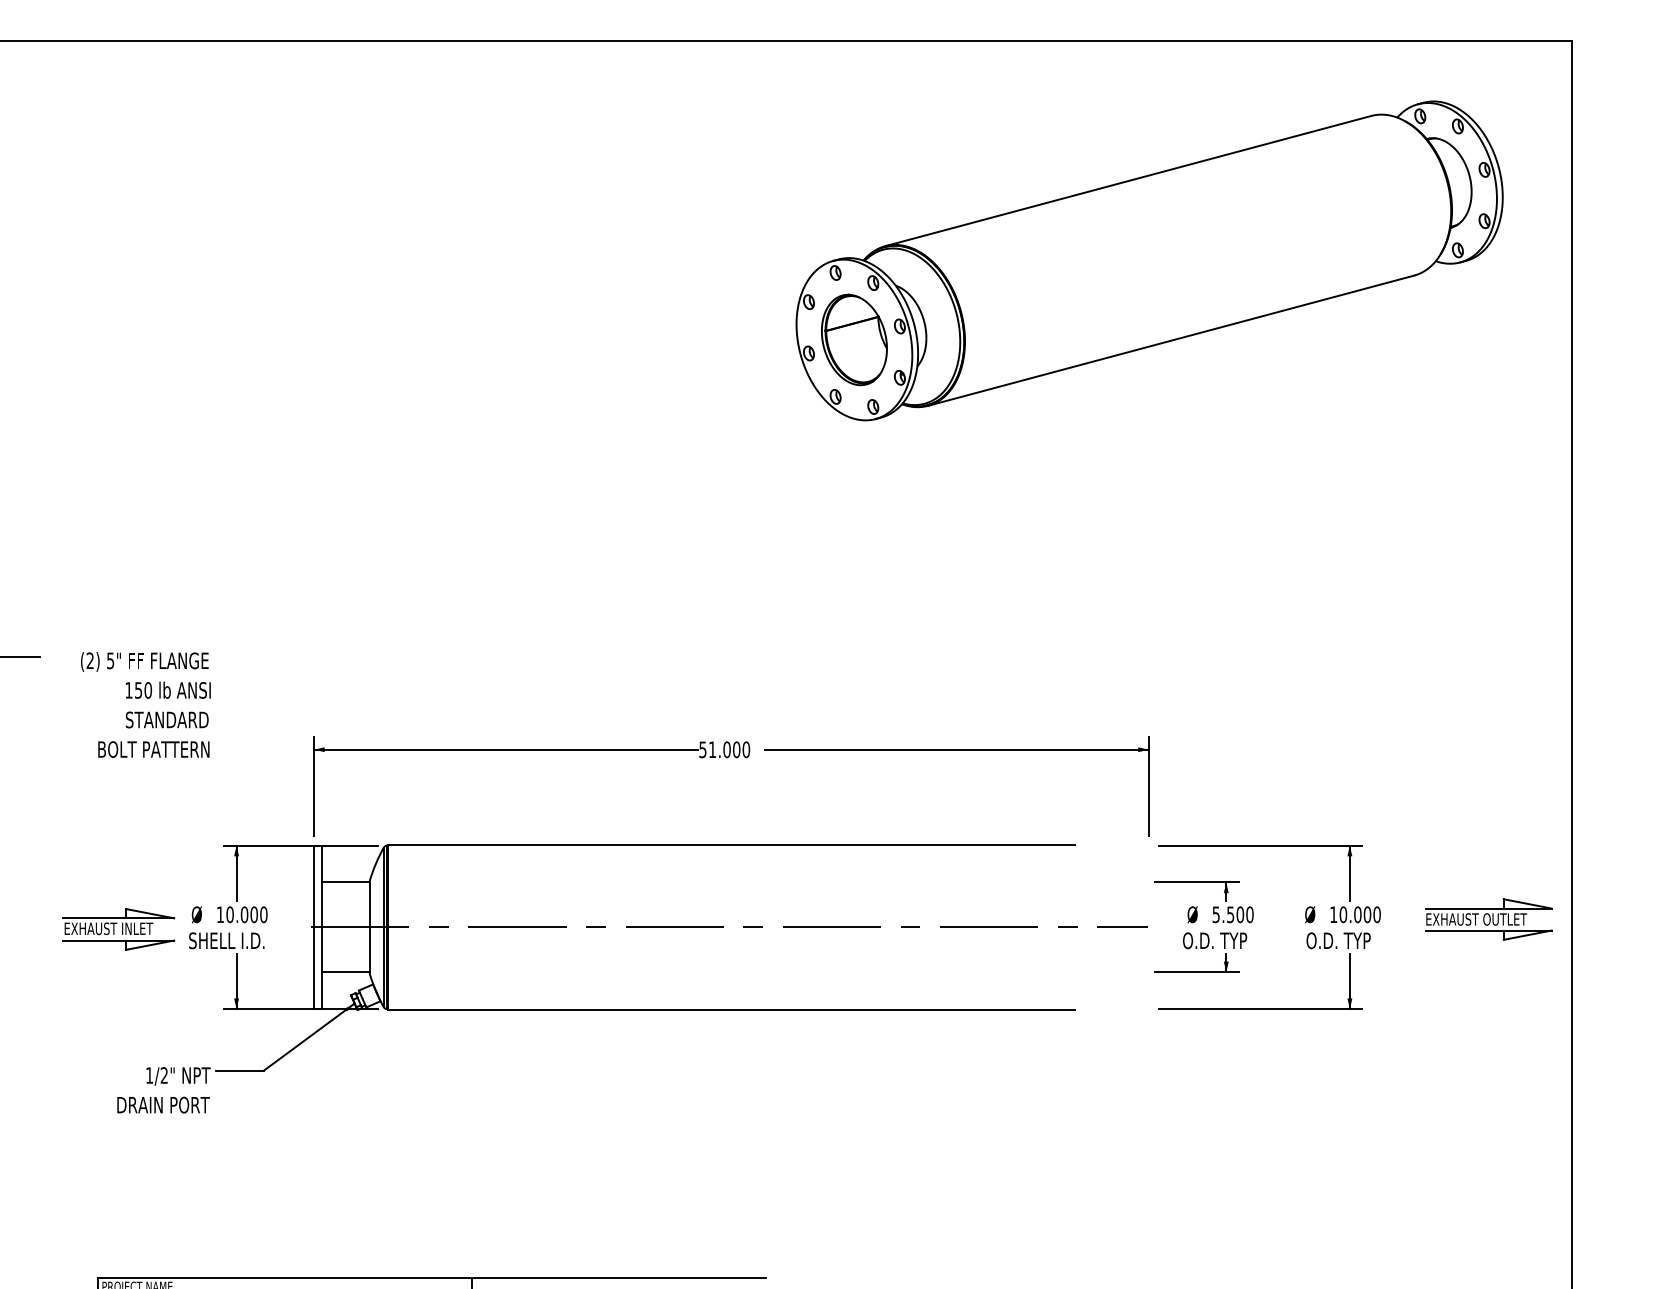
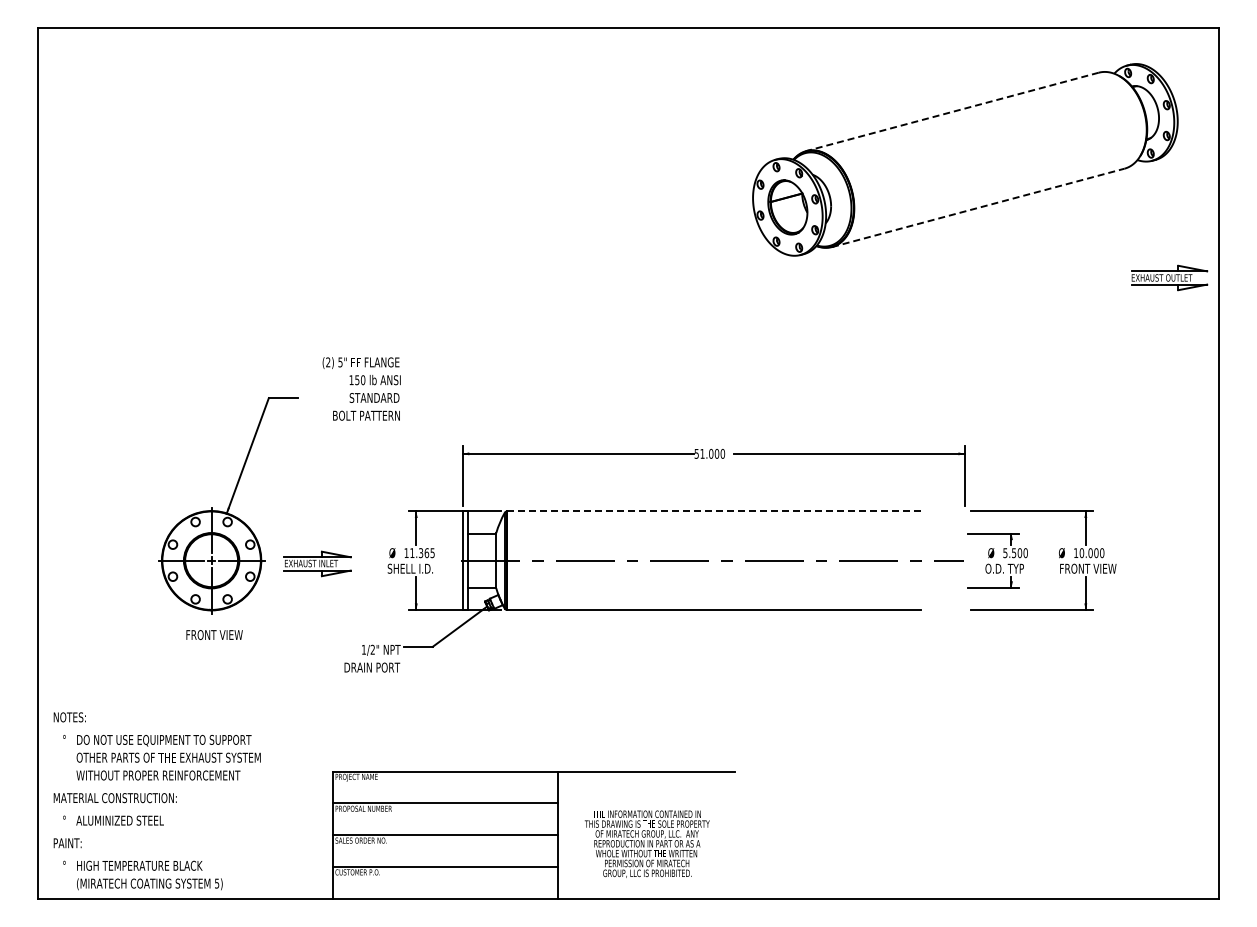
line: (1128, 182) -> (952, 112), solid -> dashed
line: (1171, 340) -> (978, 207), solid -> dashed
text: (145, 704) -> (361, 388), moved
line: (730, 845) -> (713, 511), solid -> dashed
text: (246, 915) -> (422, 553), 10.000 -> 11.365
part: (1489, 918) -> (1169, 277), moved
part: (118, 928) -> (317, 563), moved
text: (1352, 940) -> (1087, 568), O.D. TYP -> FRONT VIEW

